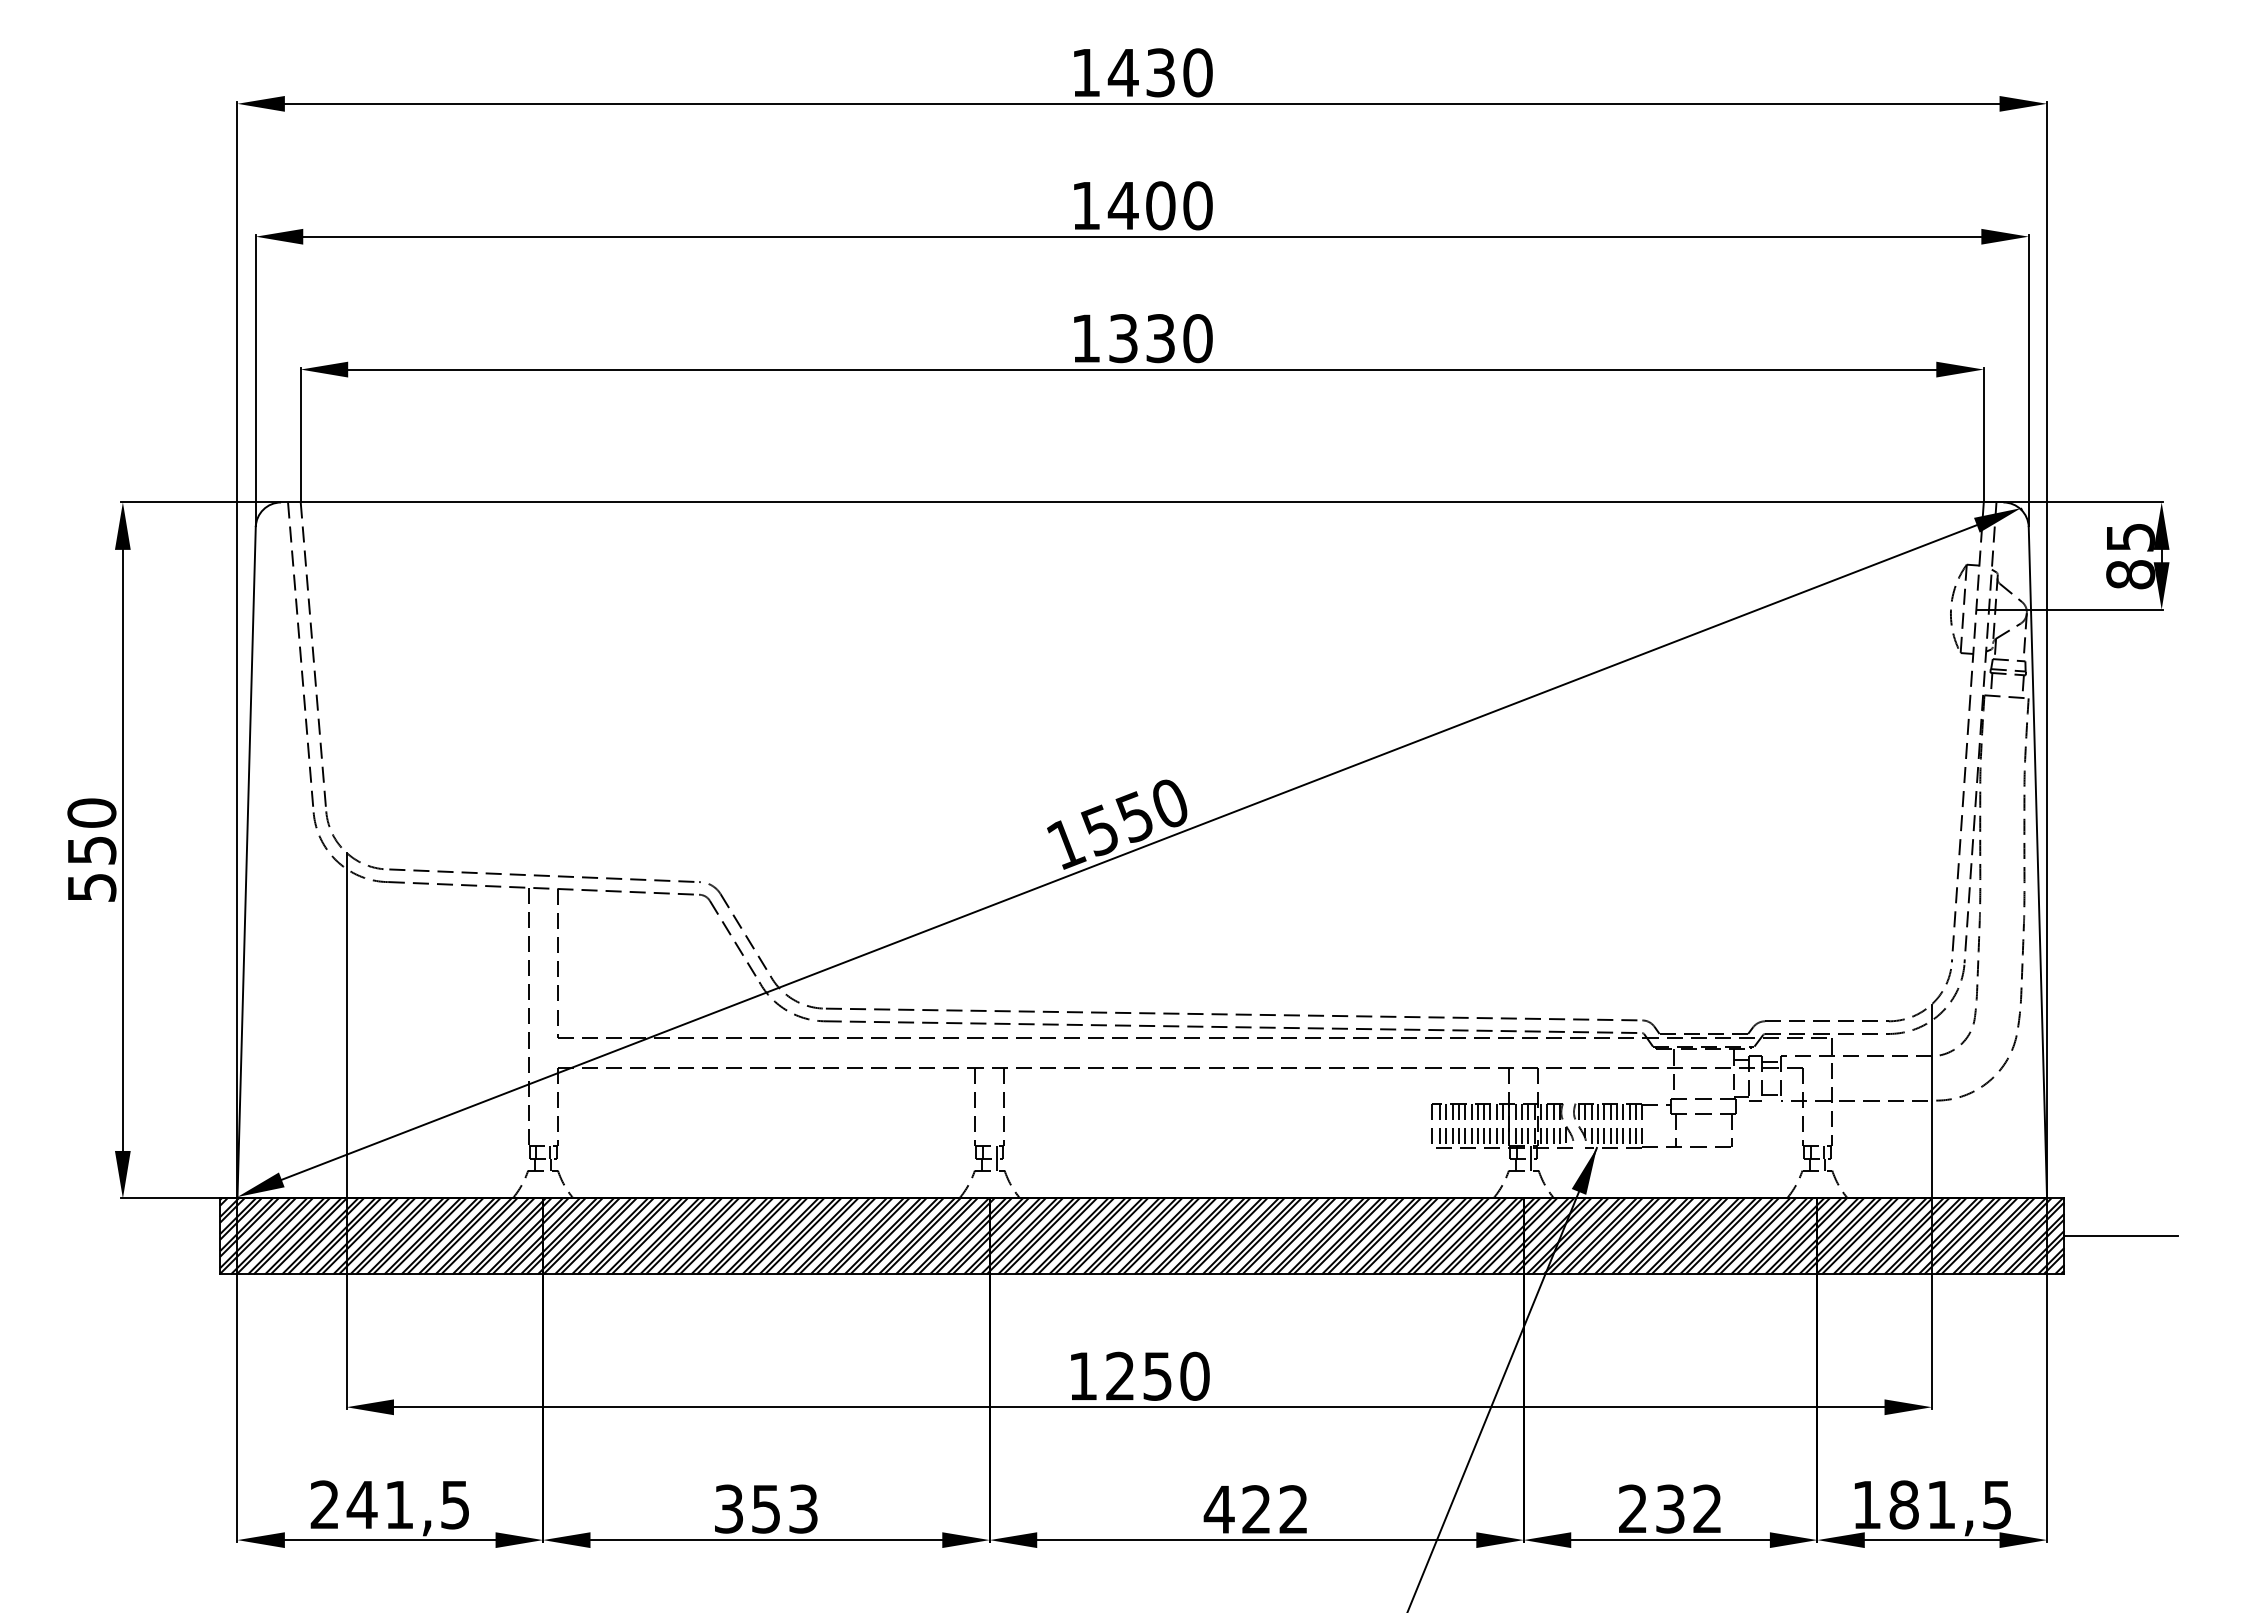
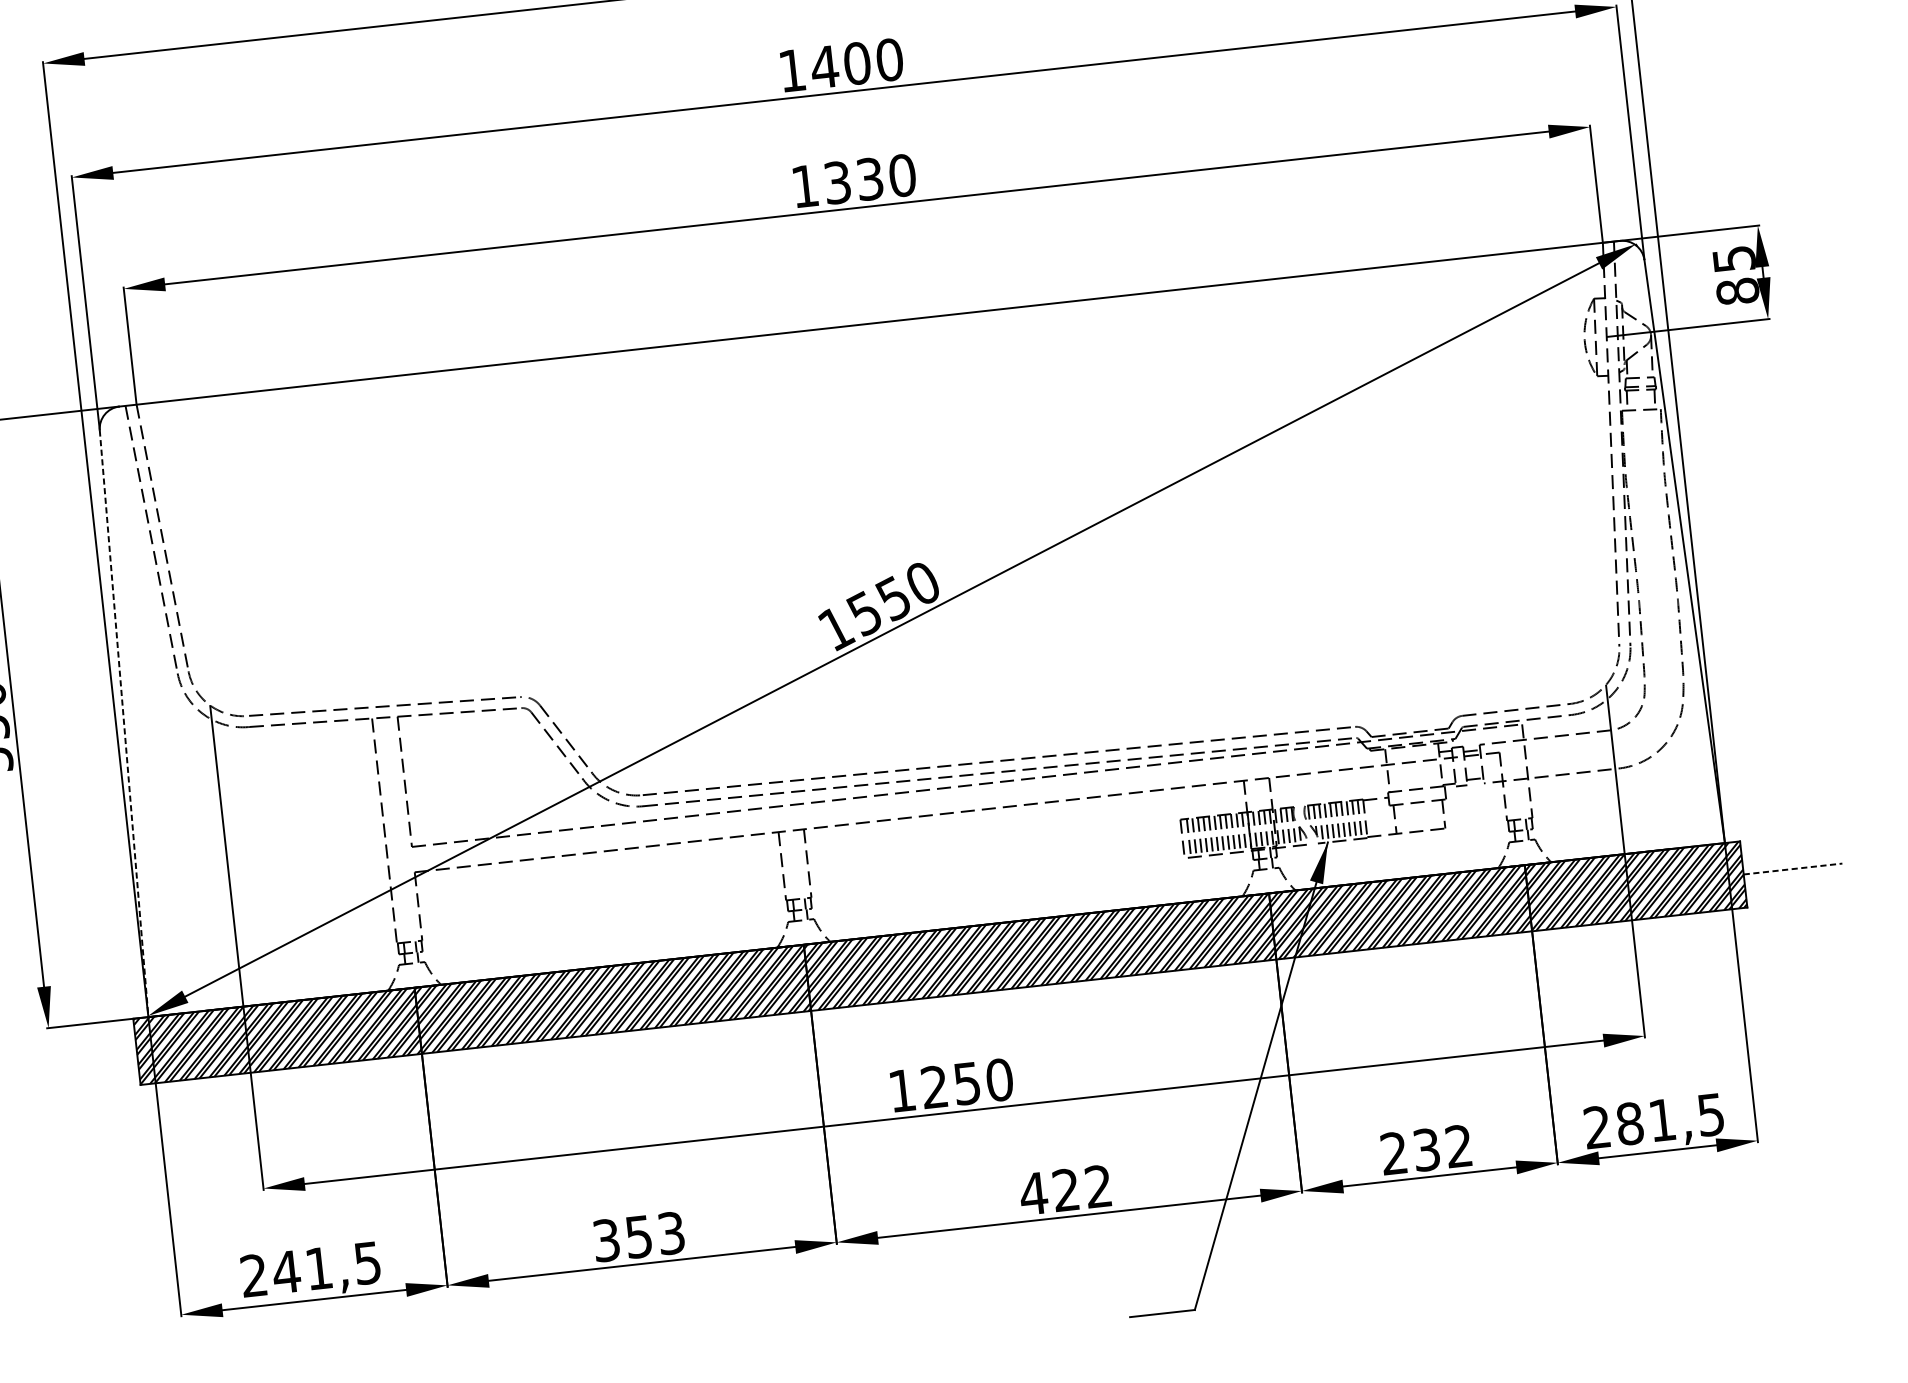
line: (246, 862) -> (123, 723), solid -> dashed
line: (2121, 1236) -> (1793, 869), solid -> dashed
text: (1866, 1504) -> (1597, 1127), 181,5 -> 281,5

